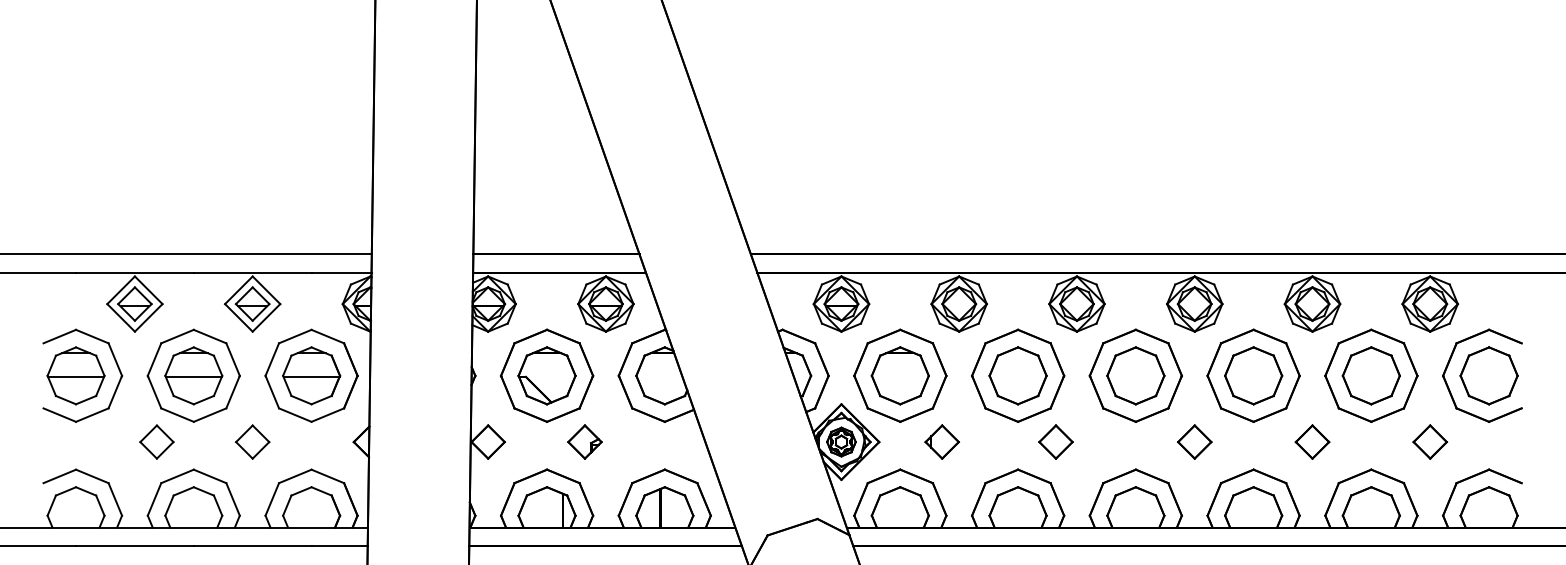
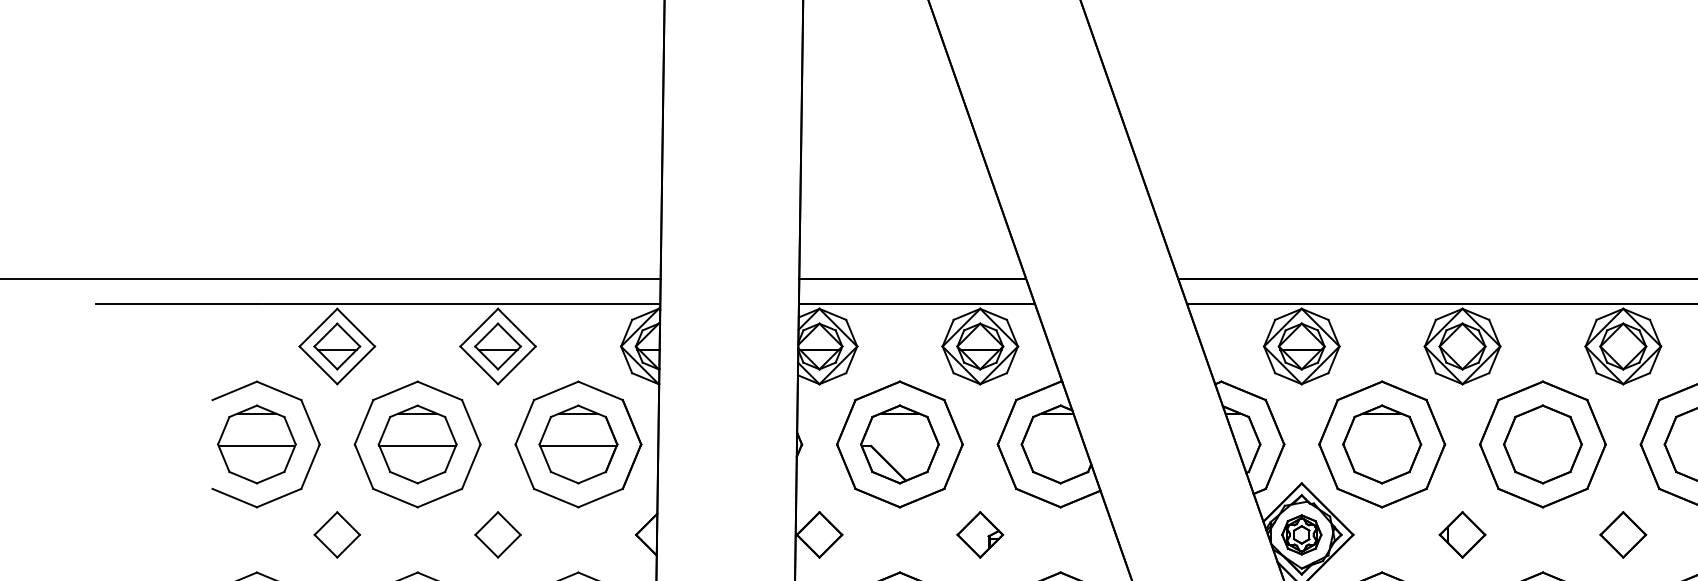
part: (156, 441) -> (336, 534), moved
part: (584, 441) -> (979, 534), moved
part: (941, 441) -> (1461, 534), moved
part: (1055, 441) -> (1622, 534), moved

